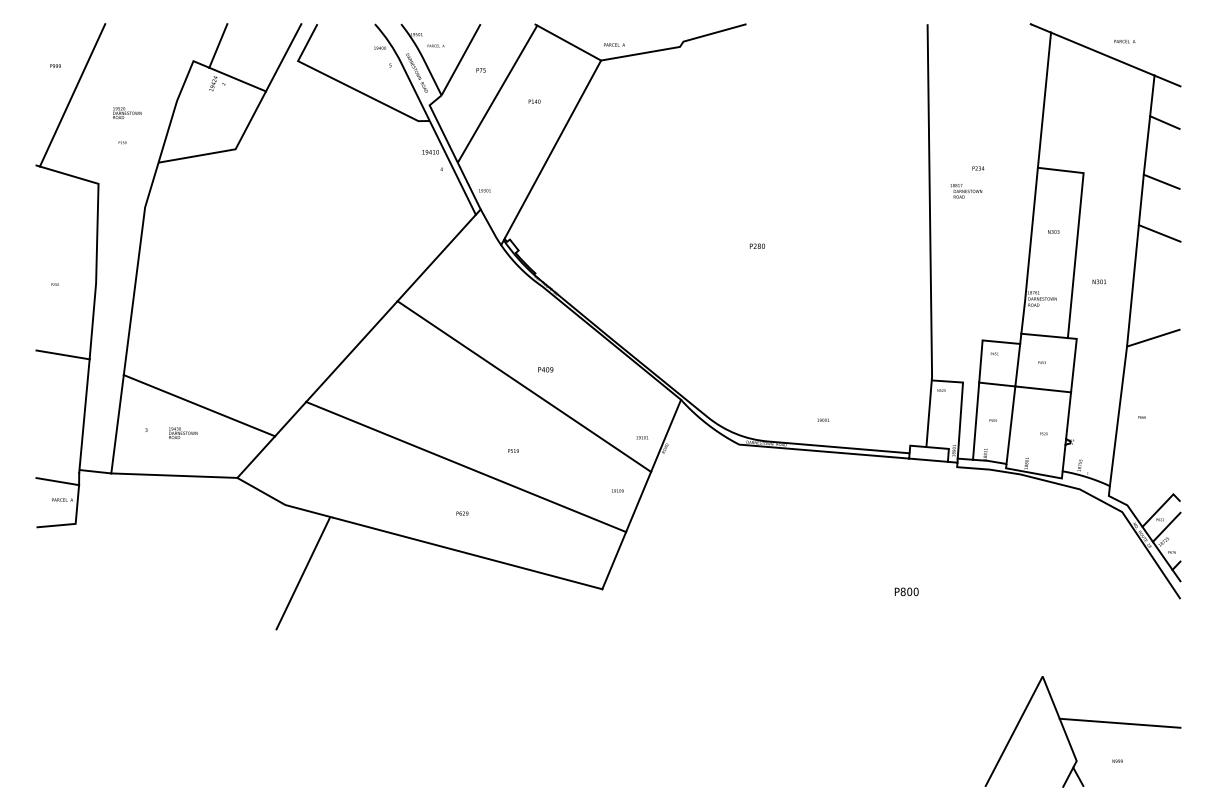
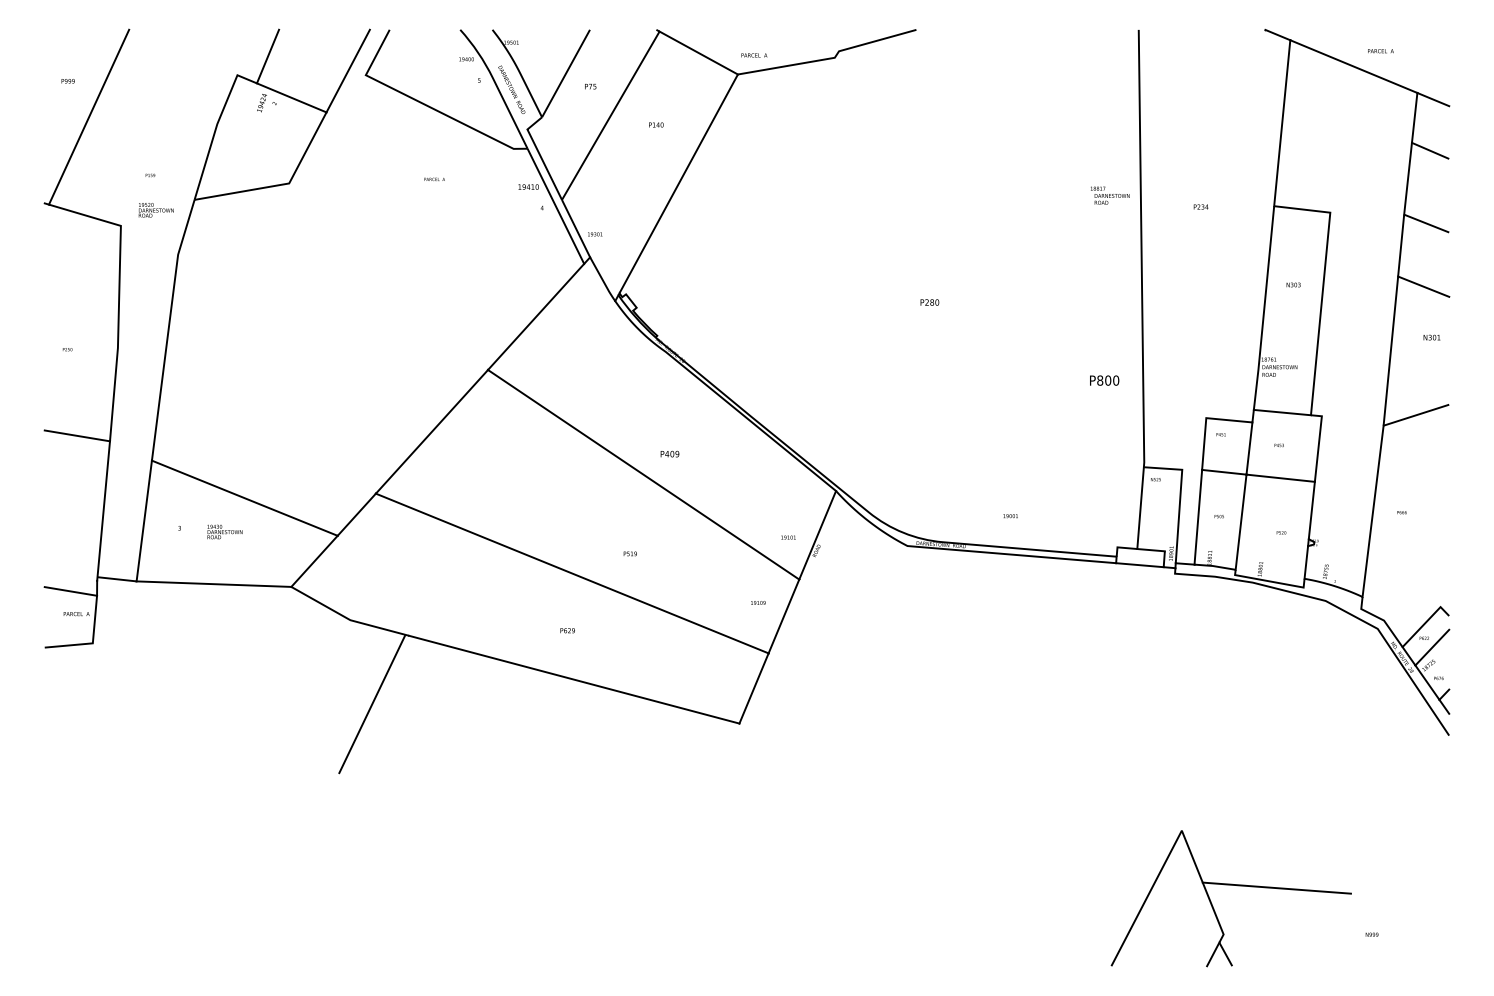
text: (435, 45) -> (433, 178), moved
text: (127, 113) -> (156, 210), moved
text: (966, 191) -> (1110, 195), moved
text: (1099, 281) -> (1432, 337), moved
text: (906, 591) -> (1104, 380), moved
part: (1082, 721) -> (1230, 885), moved

